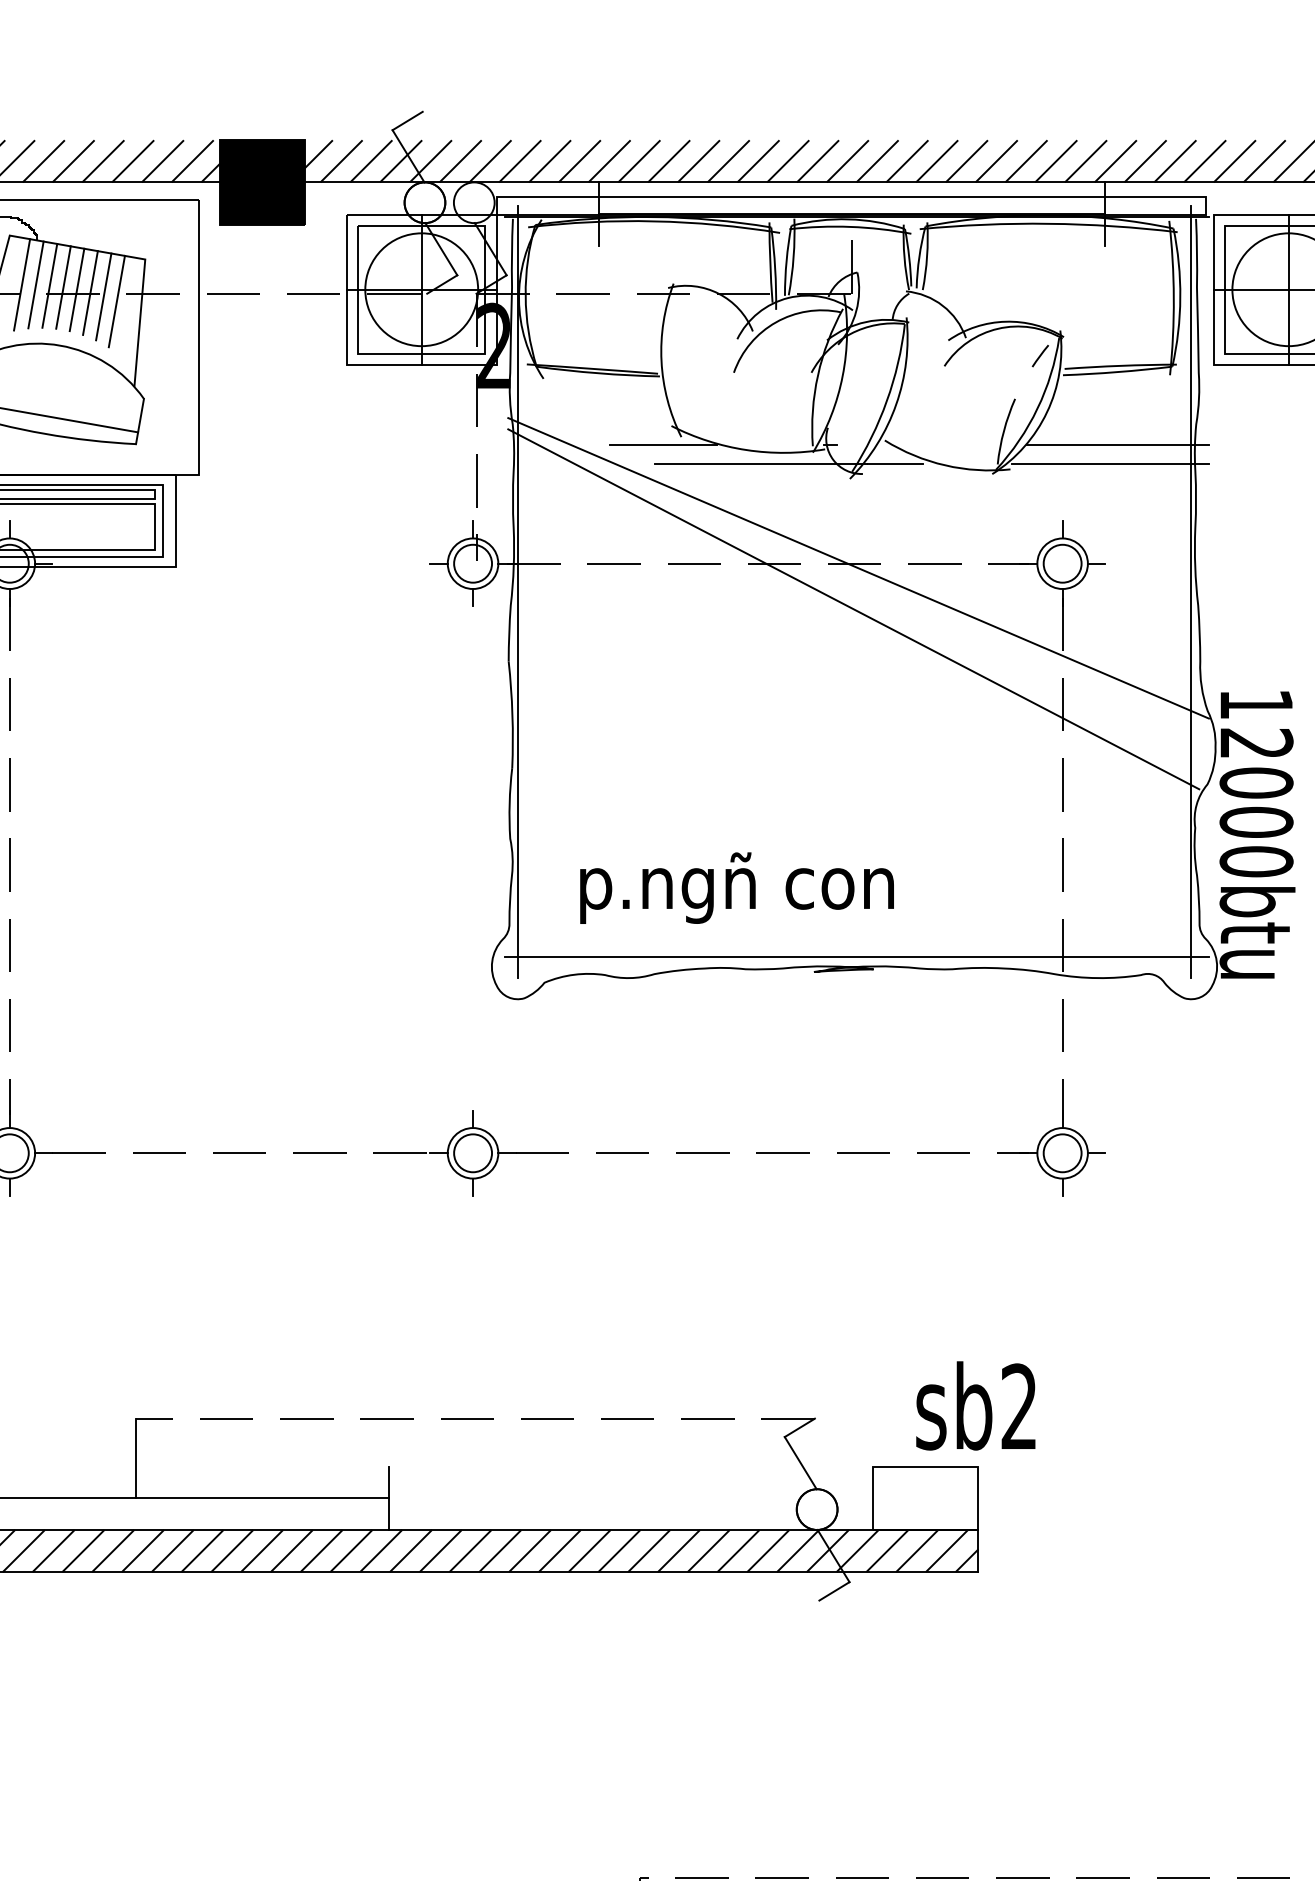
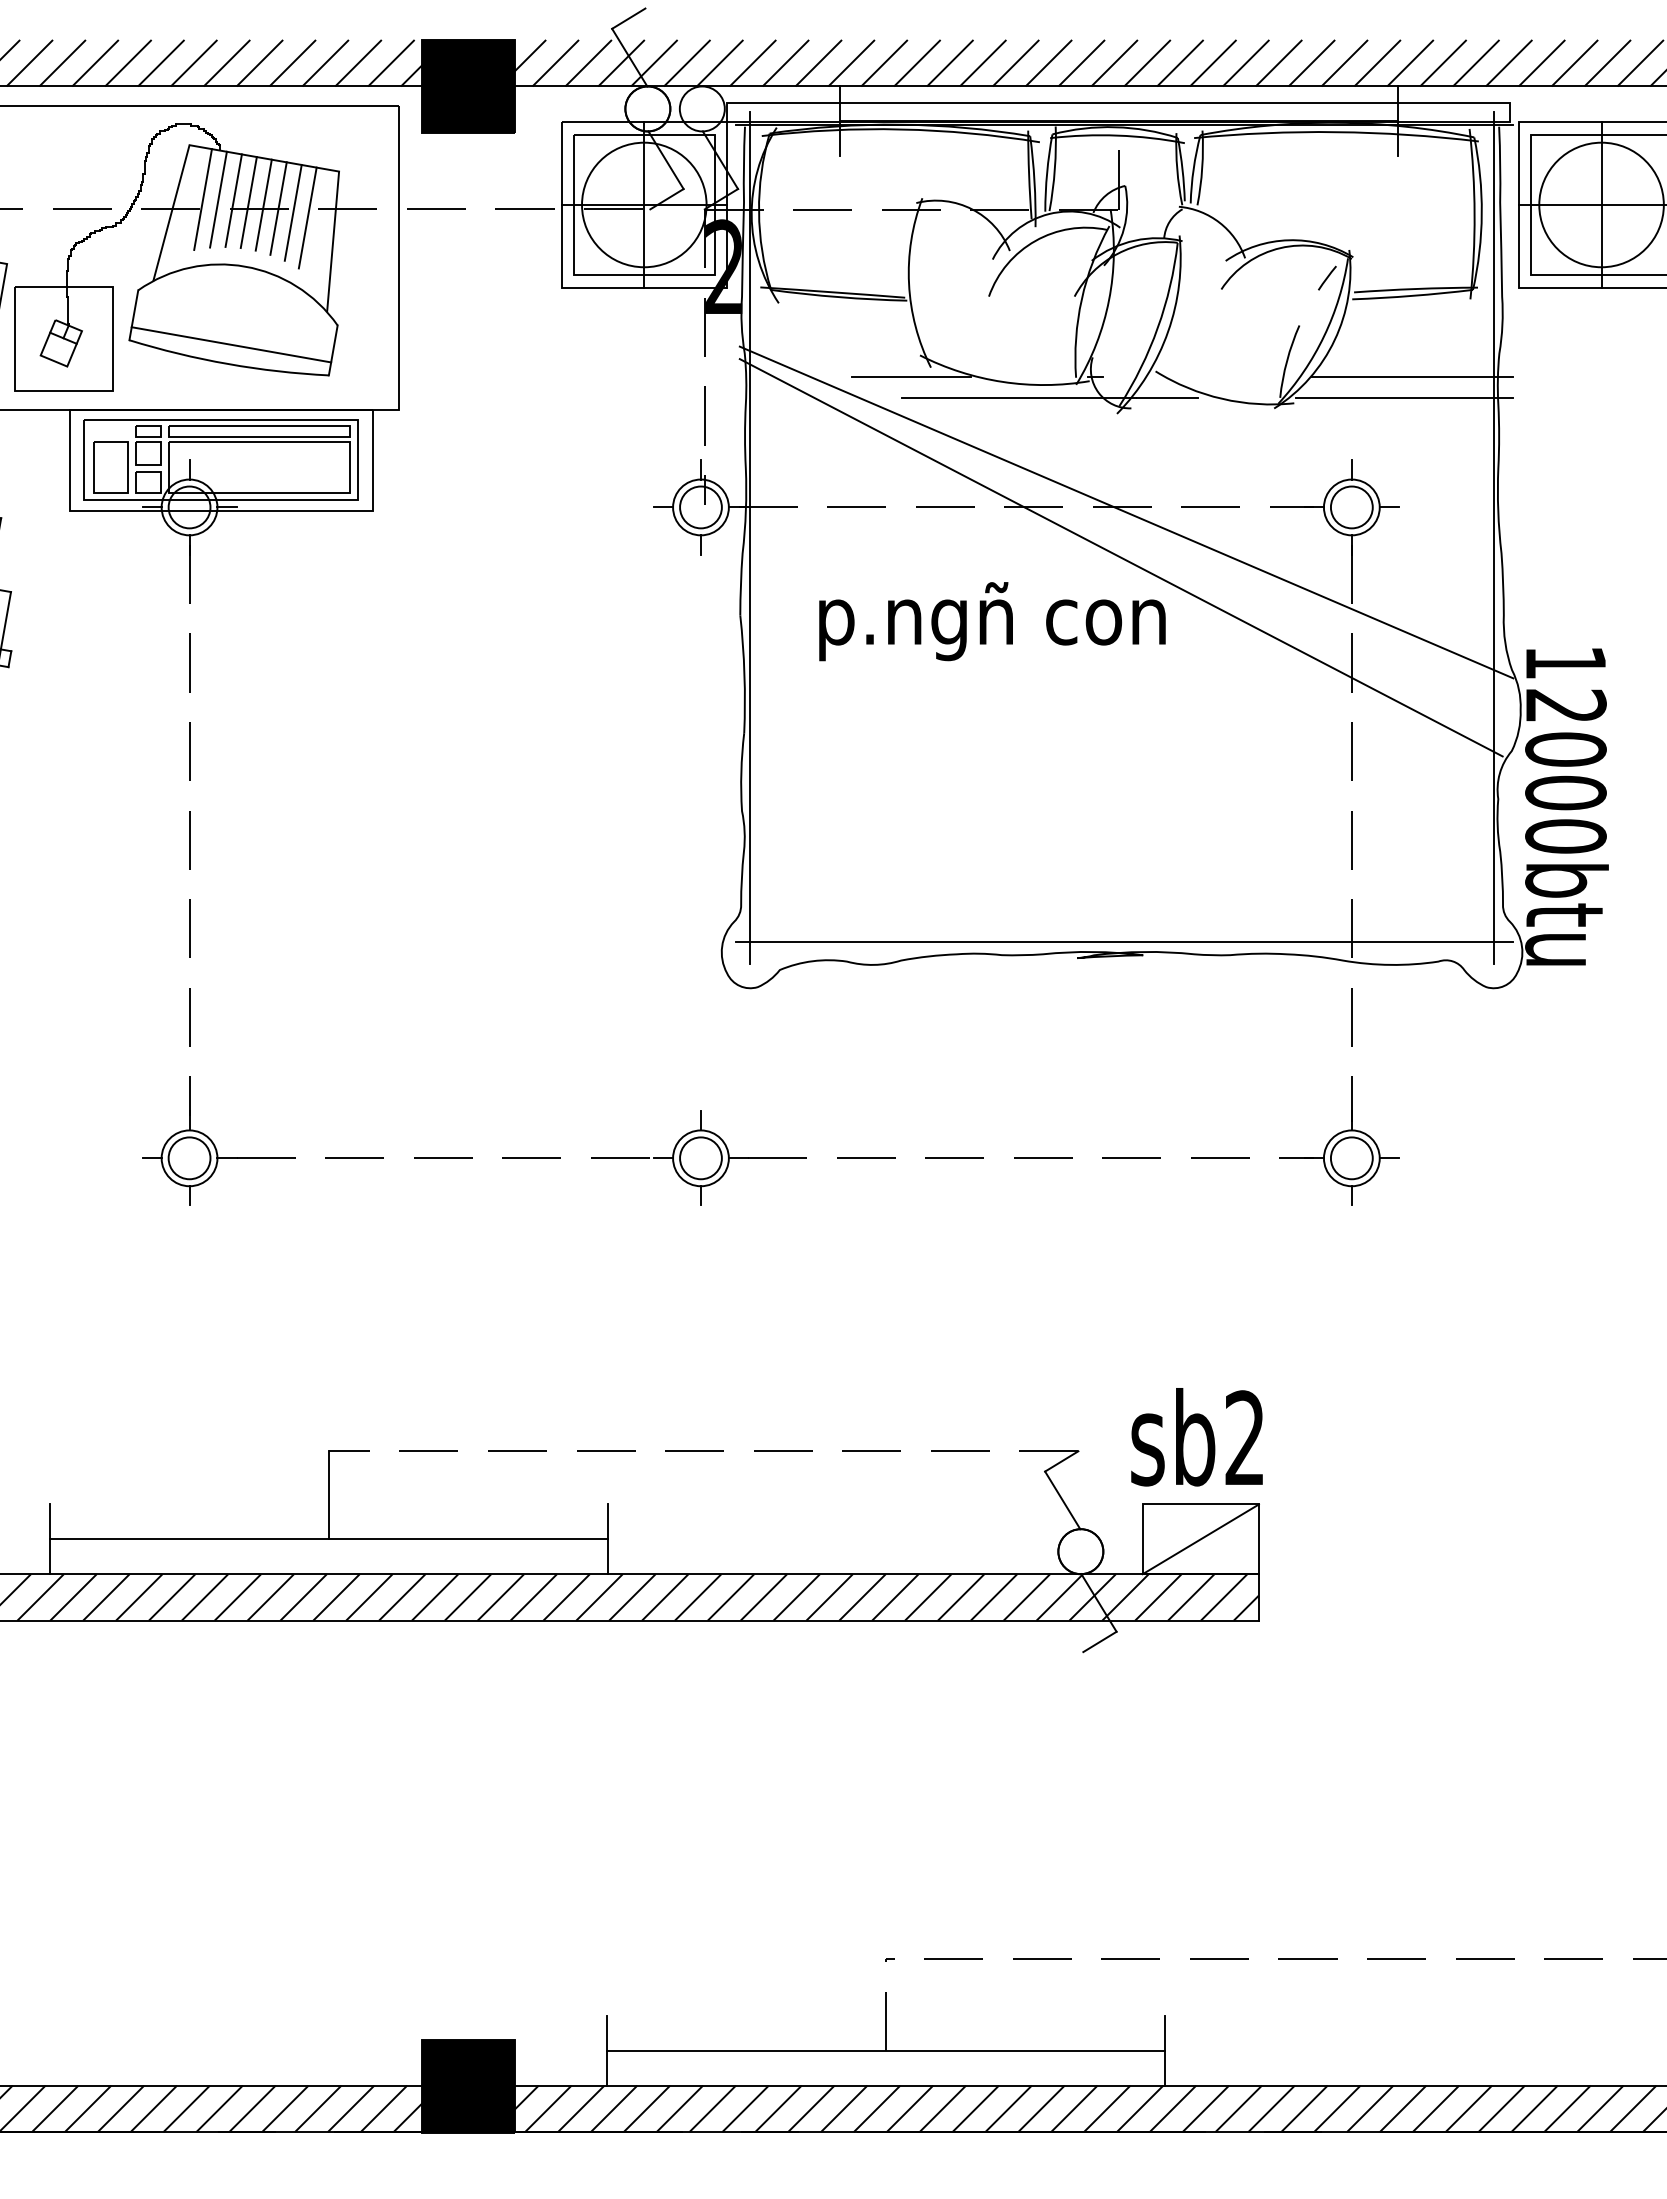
text: (737, 888) -> (992, 621), moved
text: (975, 1406) -> (1196, 1437), moved
line: (925, 1498) -> (1200, 1539), added

